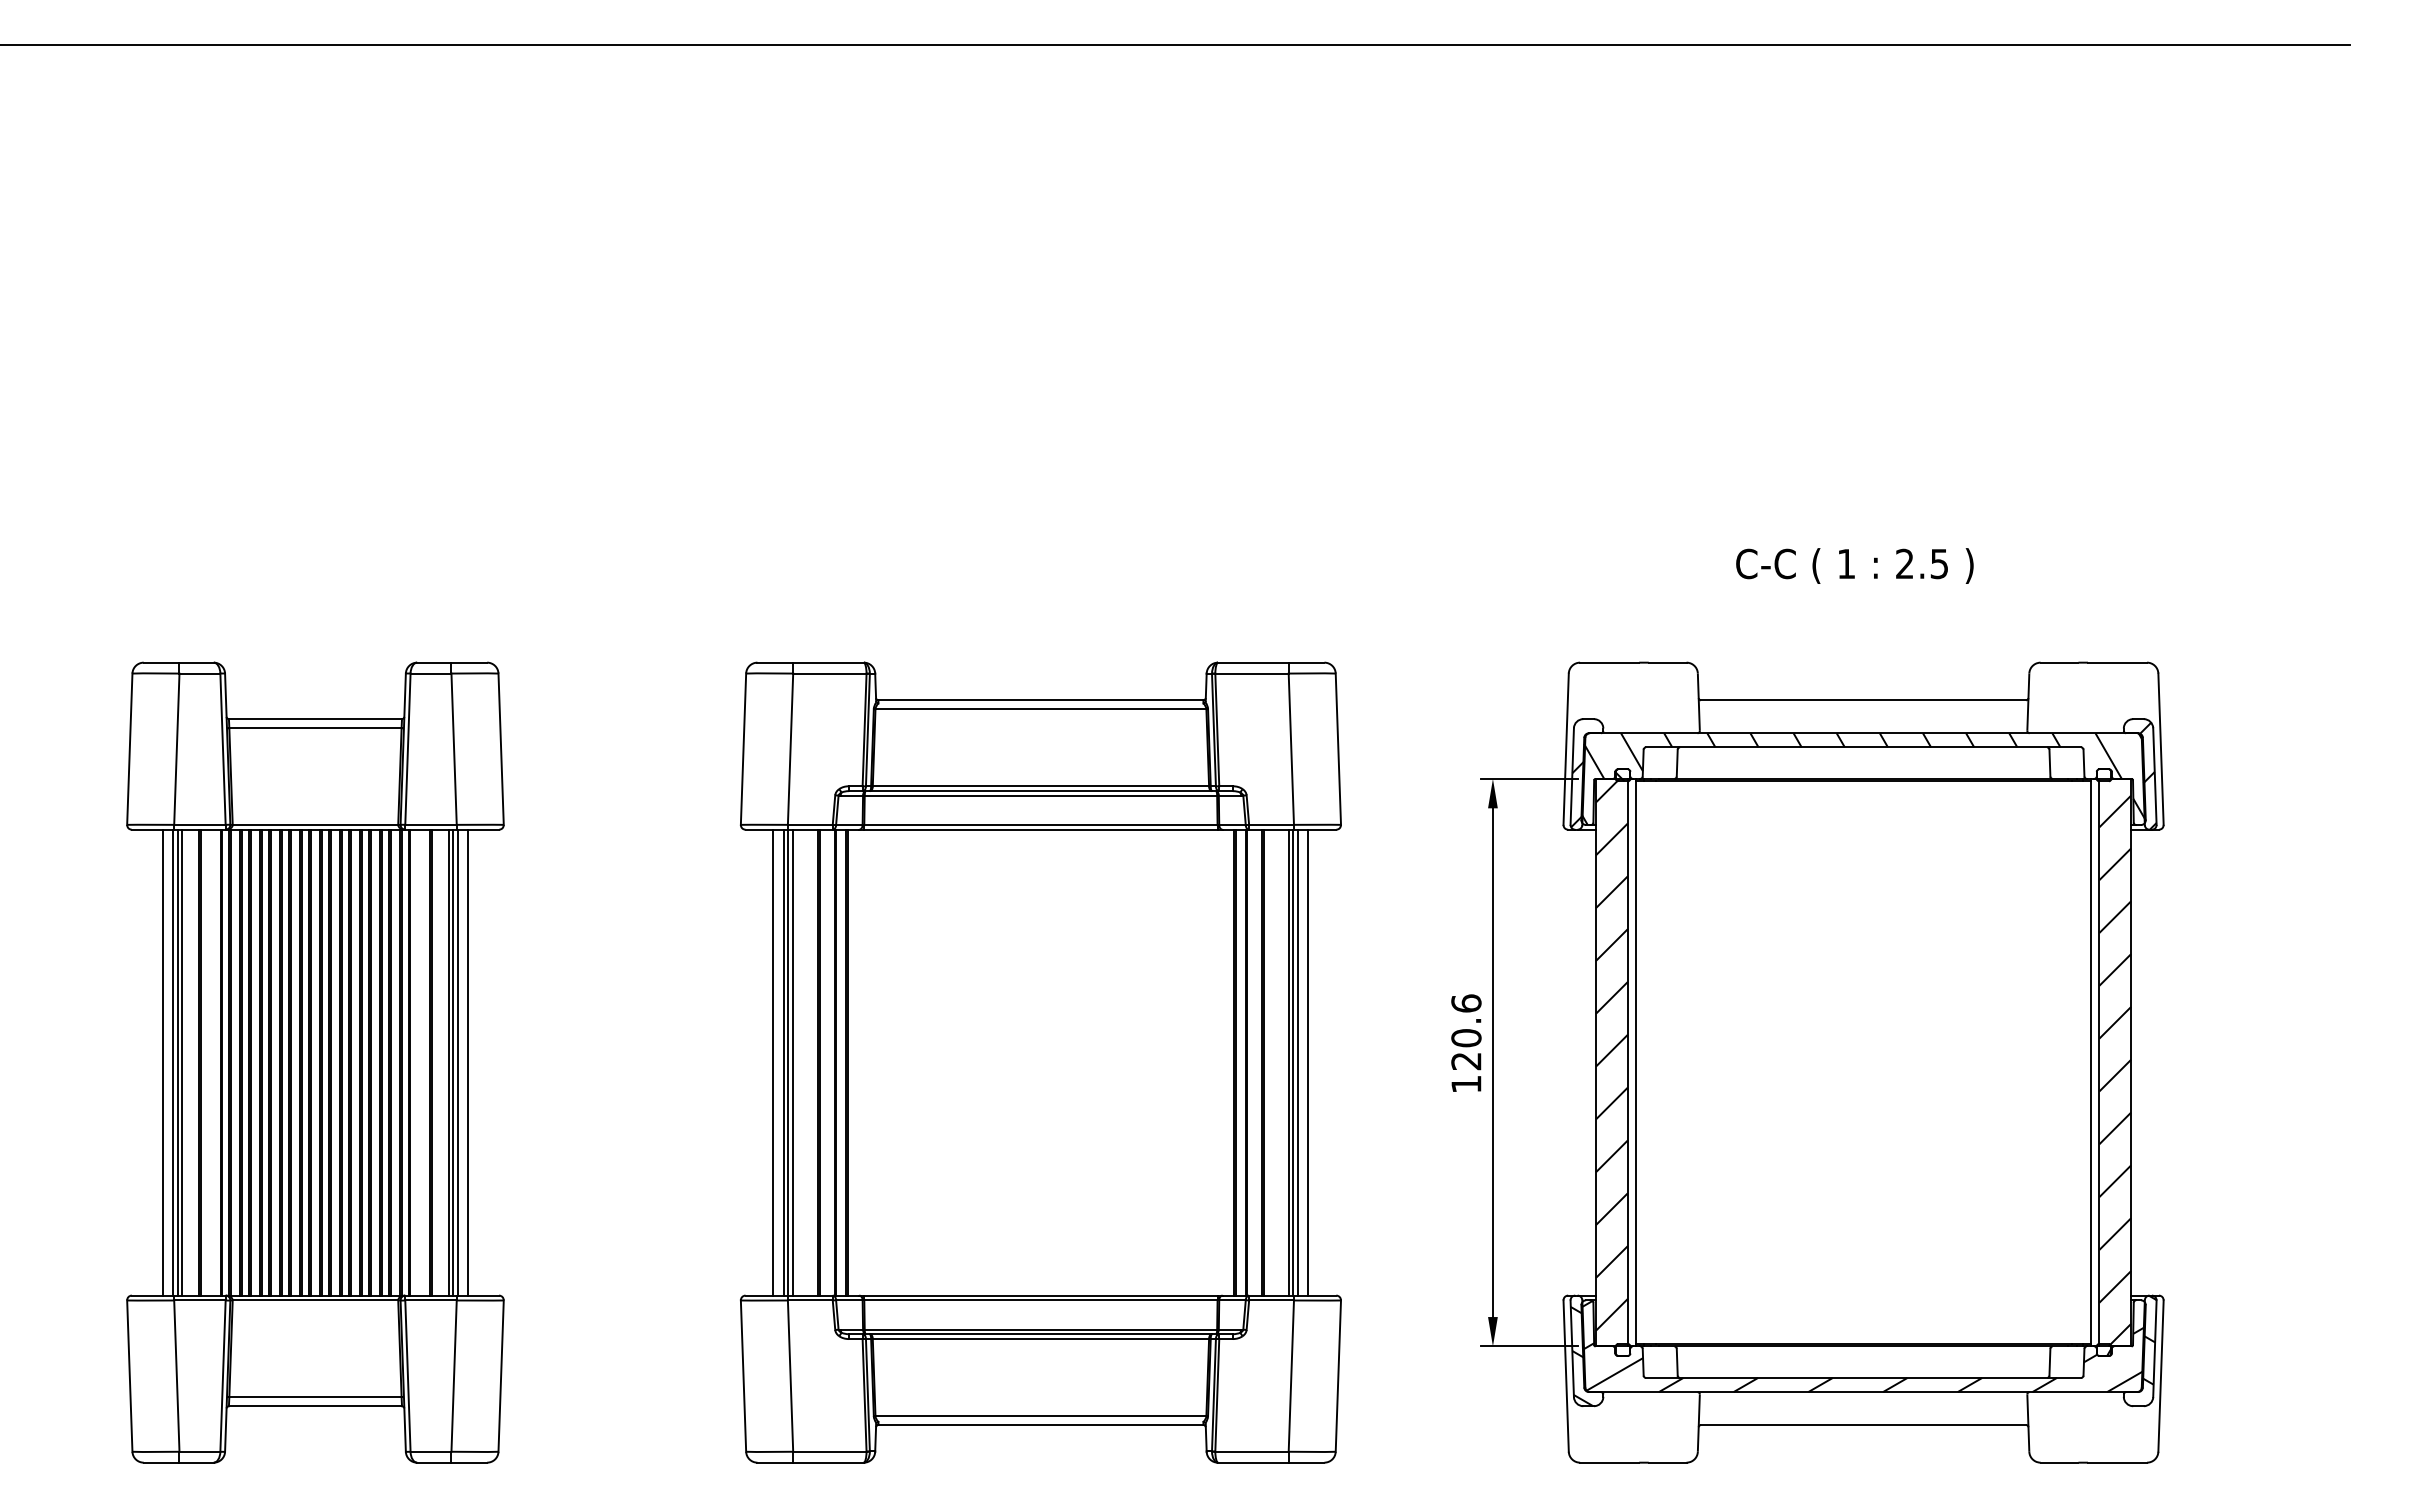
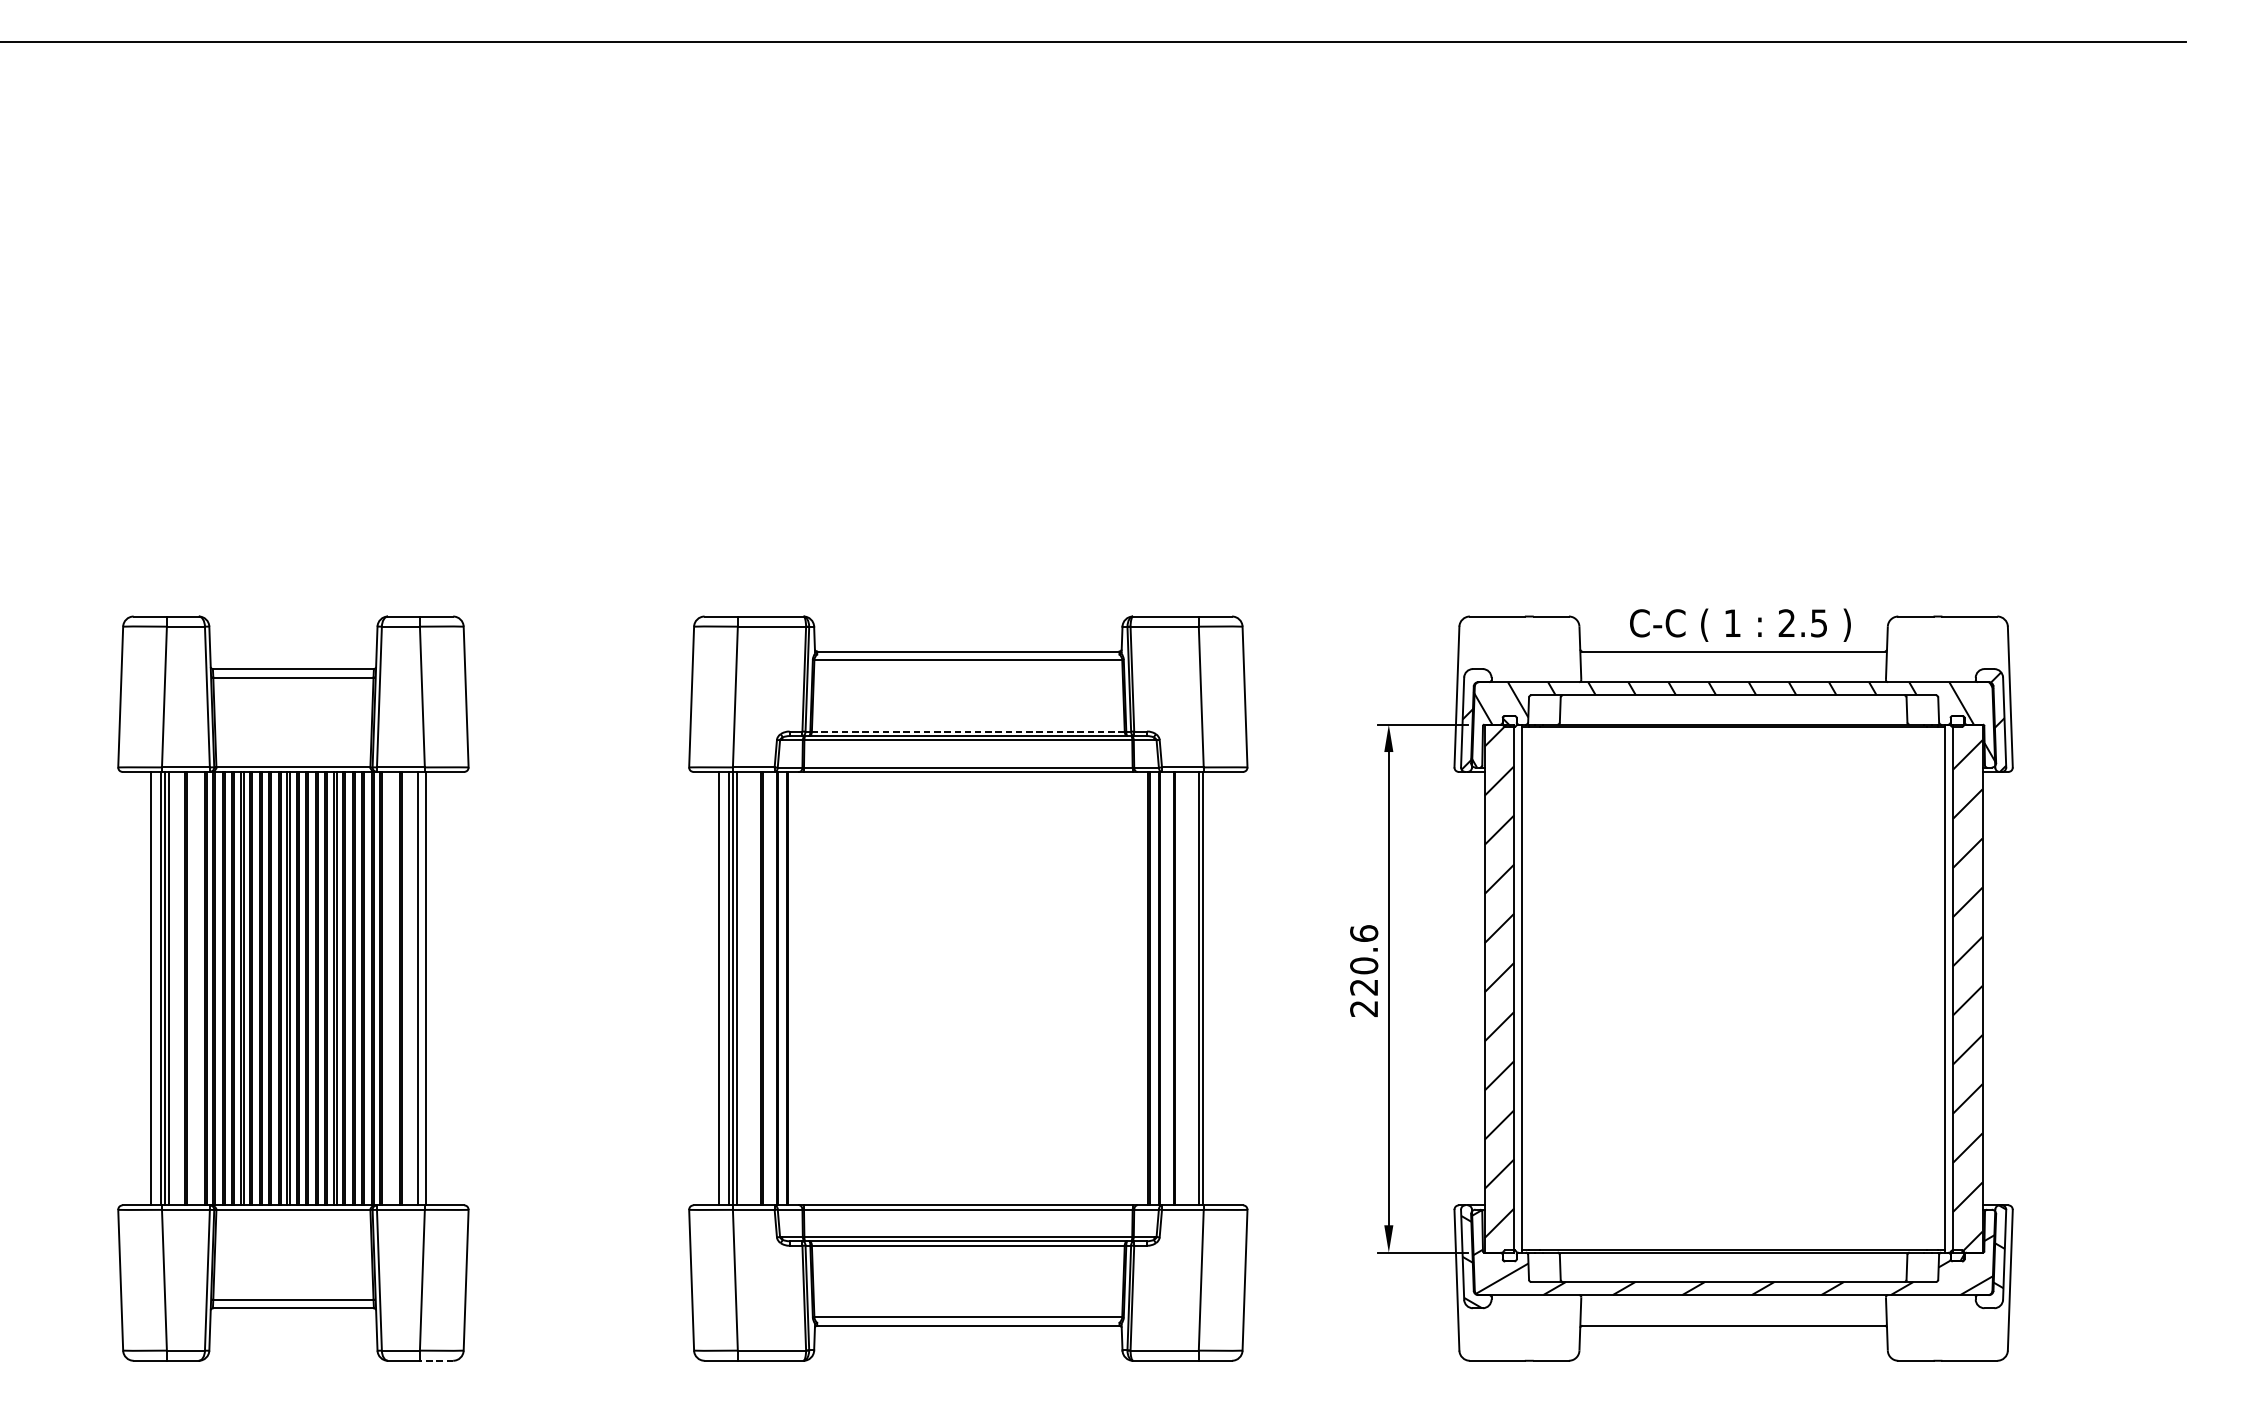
text: (1854, 565) -> (1740, 624), moved
line: (1040, 786) -> (967, 731), solid -> dashed
line: (453, 1062) -> (421, 988), removed
line: (468, 1062) -> (435, 988), removed
line: (1298, 1062) -> (1207, 988), removed
line: (1308, 1062) -> (1217, 988), removed
text: (1466, 1084) -> (1364, 1008), 120.6 -> 220.6
line: (469, 1462) -> (436, 1360), solid -> dashed

